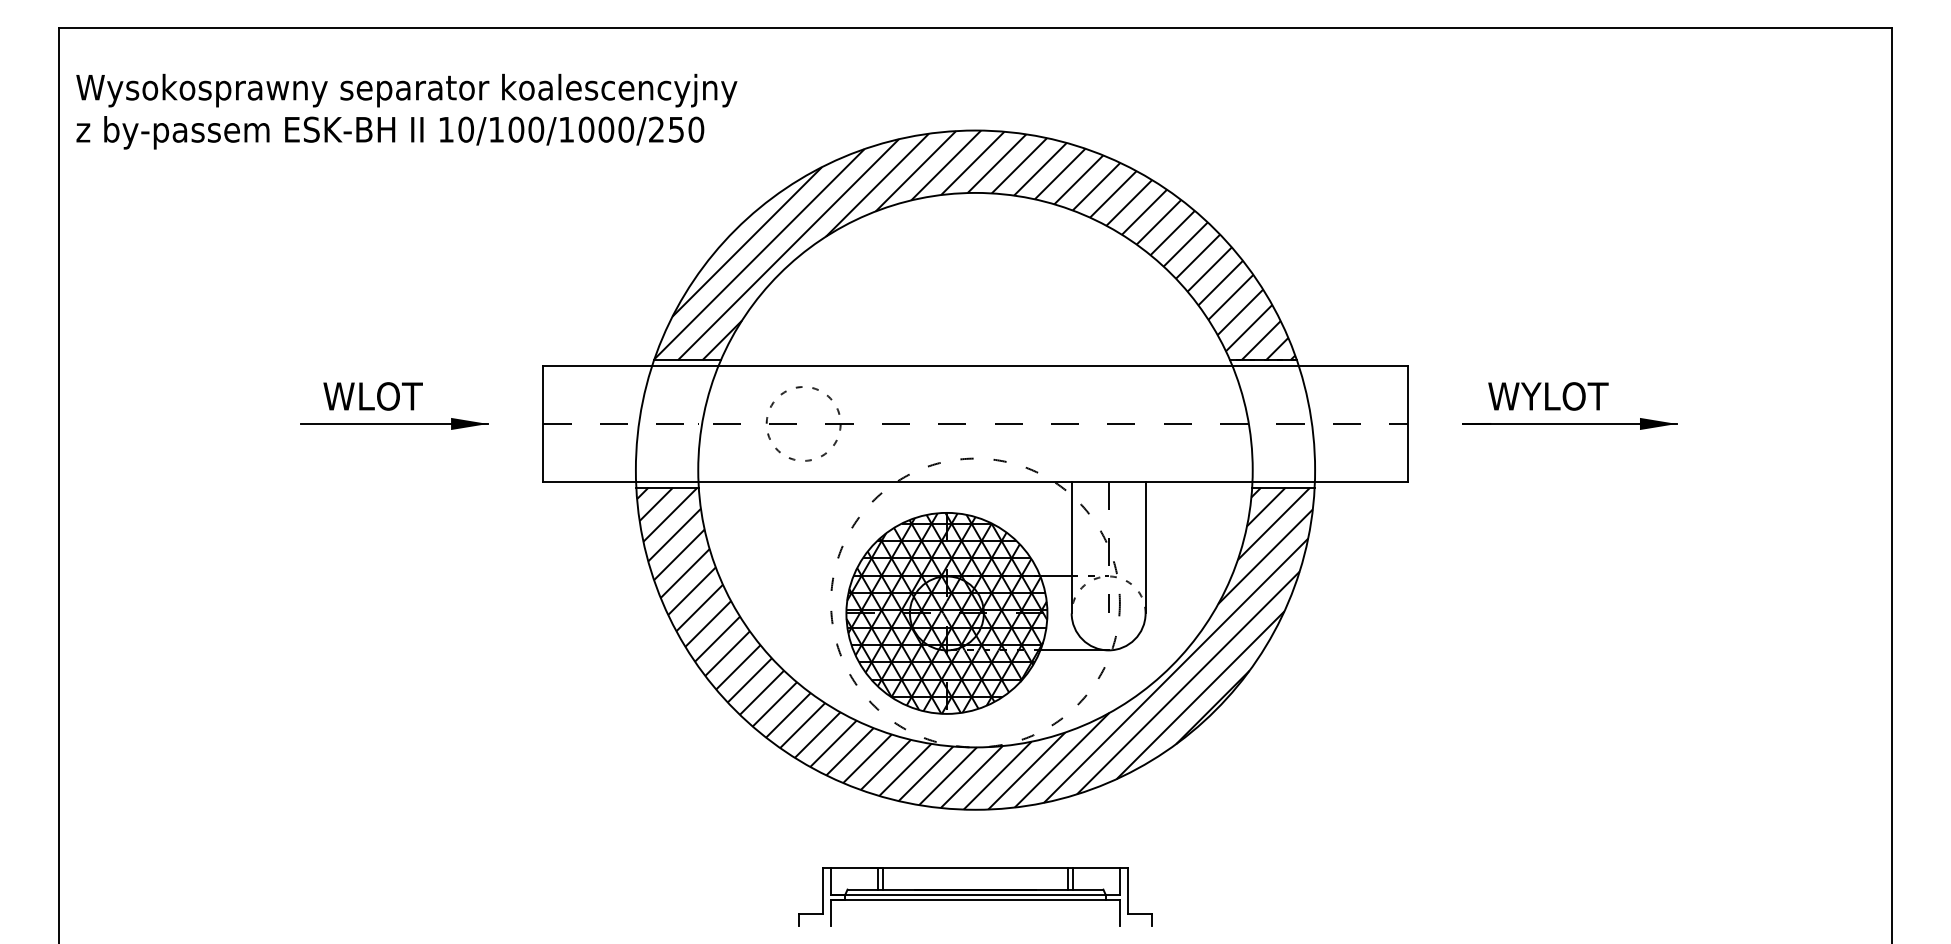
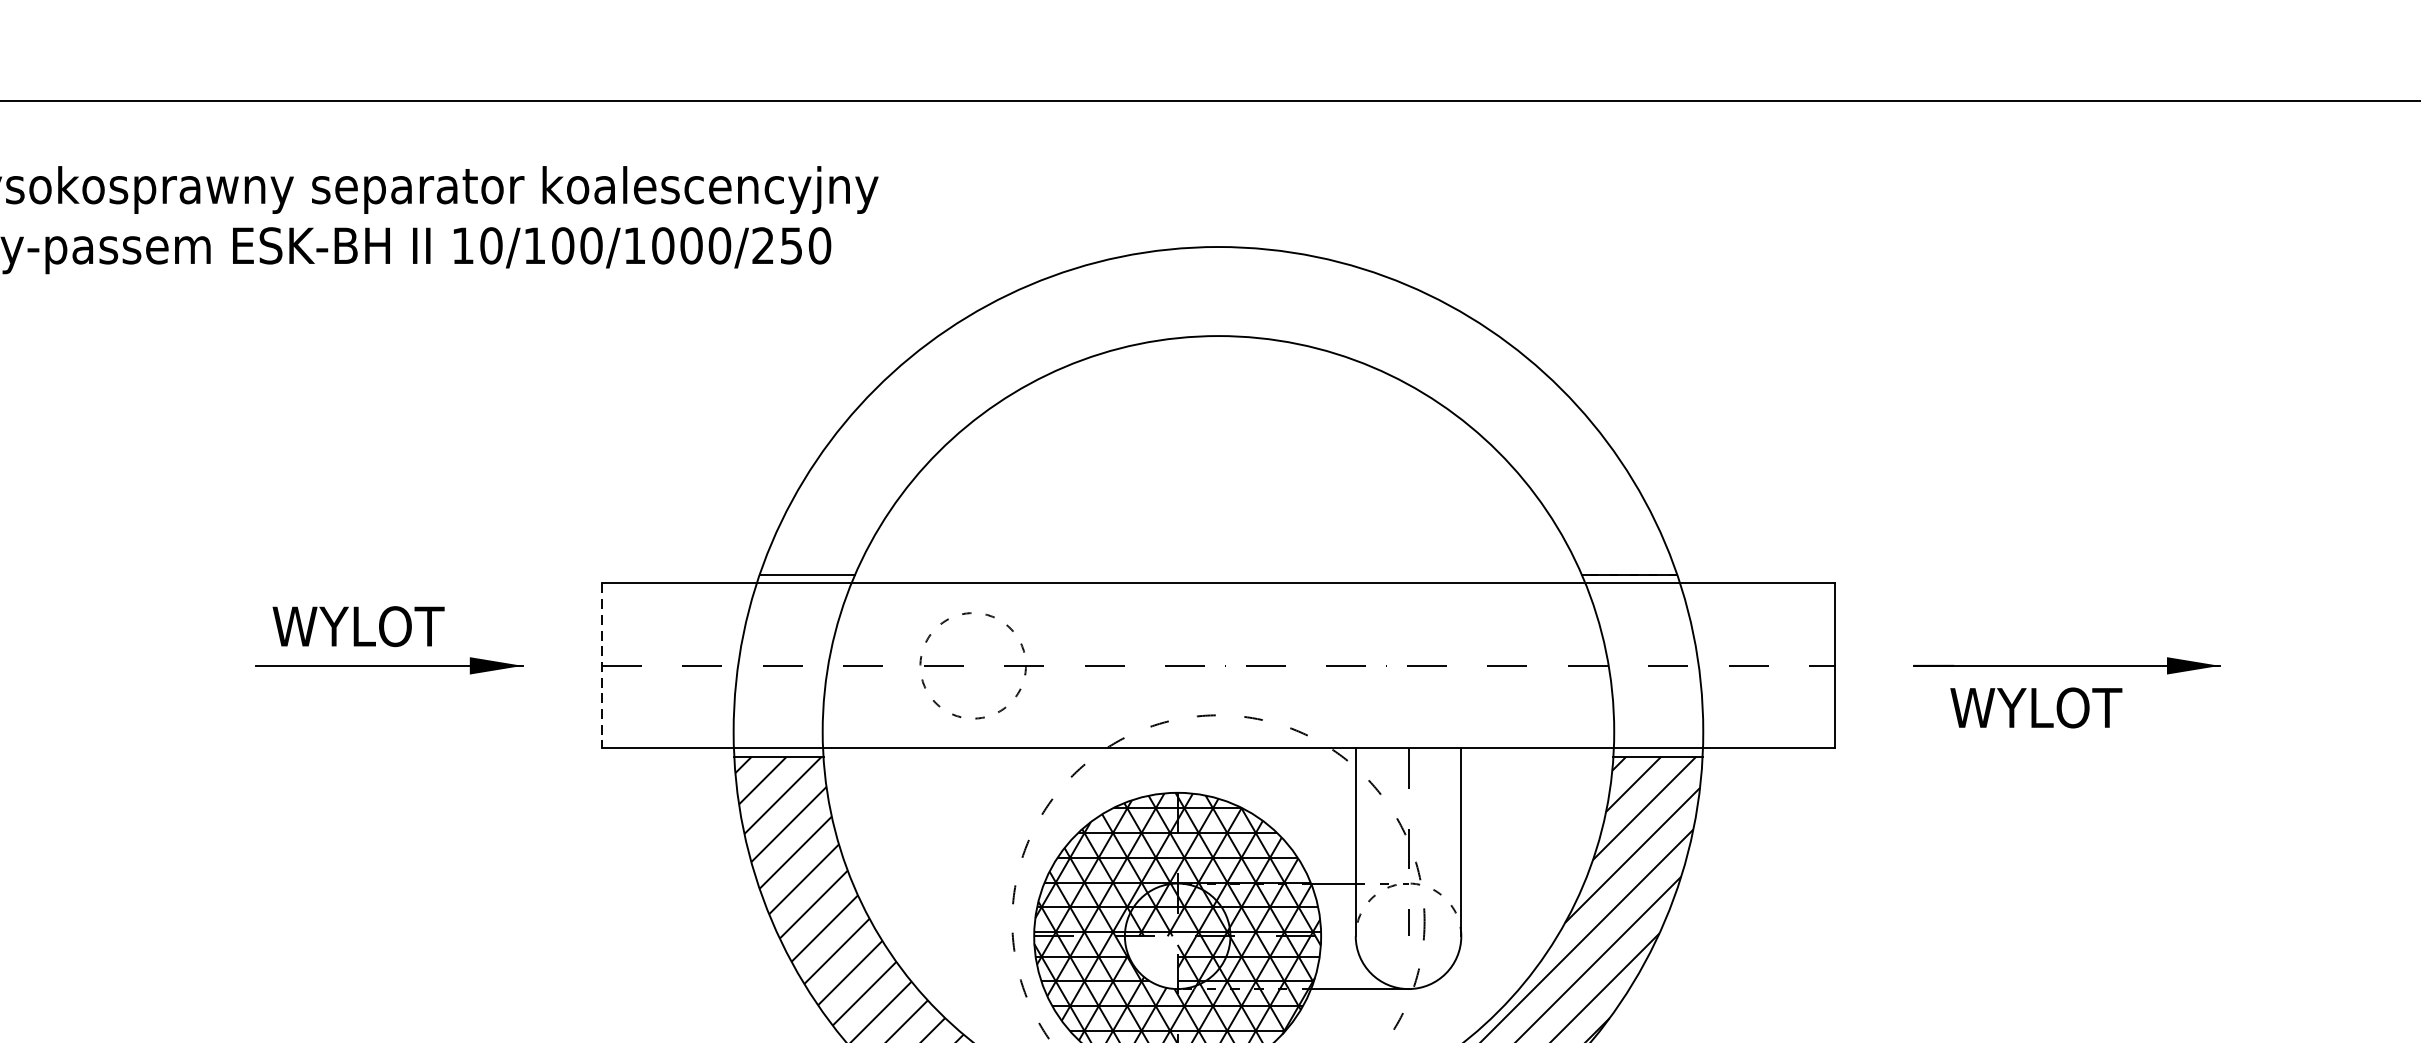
hatch: (974, 245) -> (1217, 411), removed
text: (373, 396) -> (359, 626), WLOT -> WYLOT
text: (1548, 396) -> (2036, 708), moved
line: (543, 423) -> (601, 665), solid -> dashed
hatch: (929, 631) -> (1152, 962), removed

